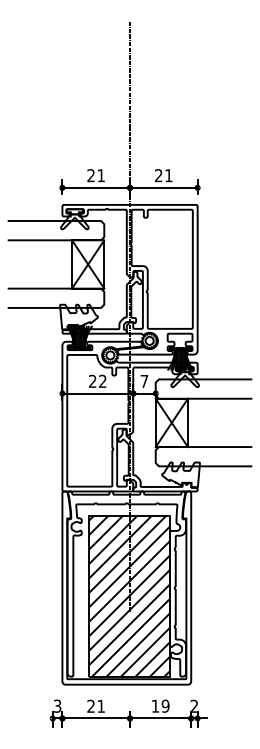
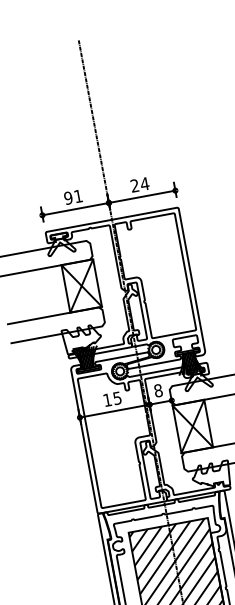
text: (91, 175) -> (68, 197), 21 -> 91
text: (168, 175) -> (144, 183), 21 -> 24
text: (97, 380) -> (112, 398), 22 -> 15
text: (144, 381) -> (158, 390), 7 -> 8

